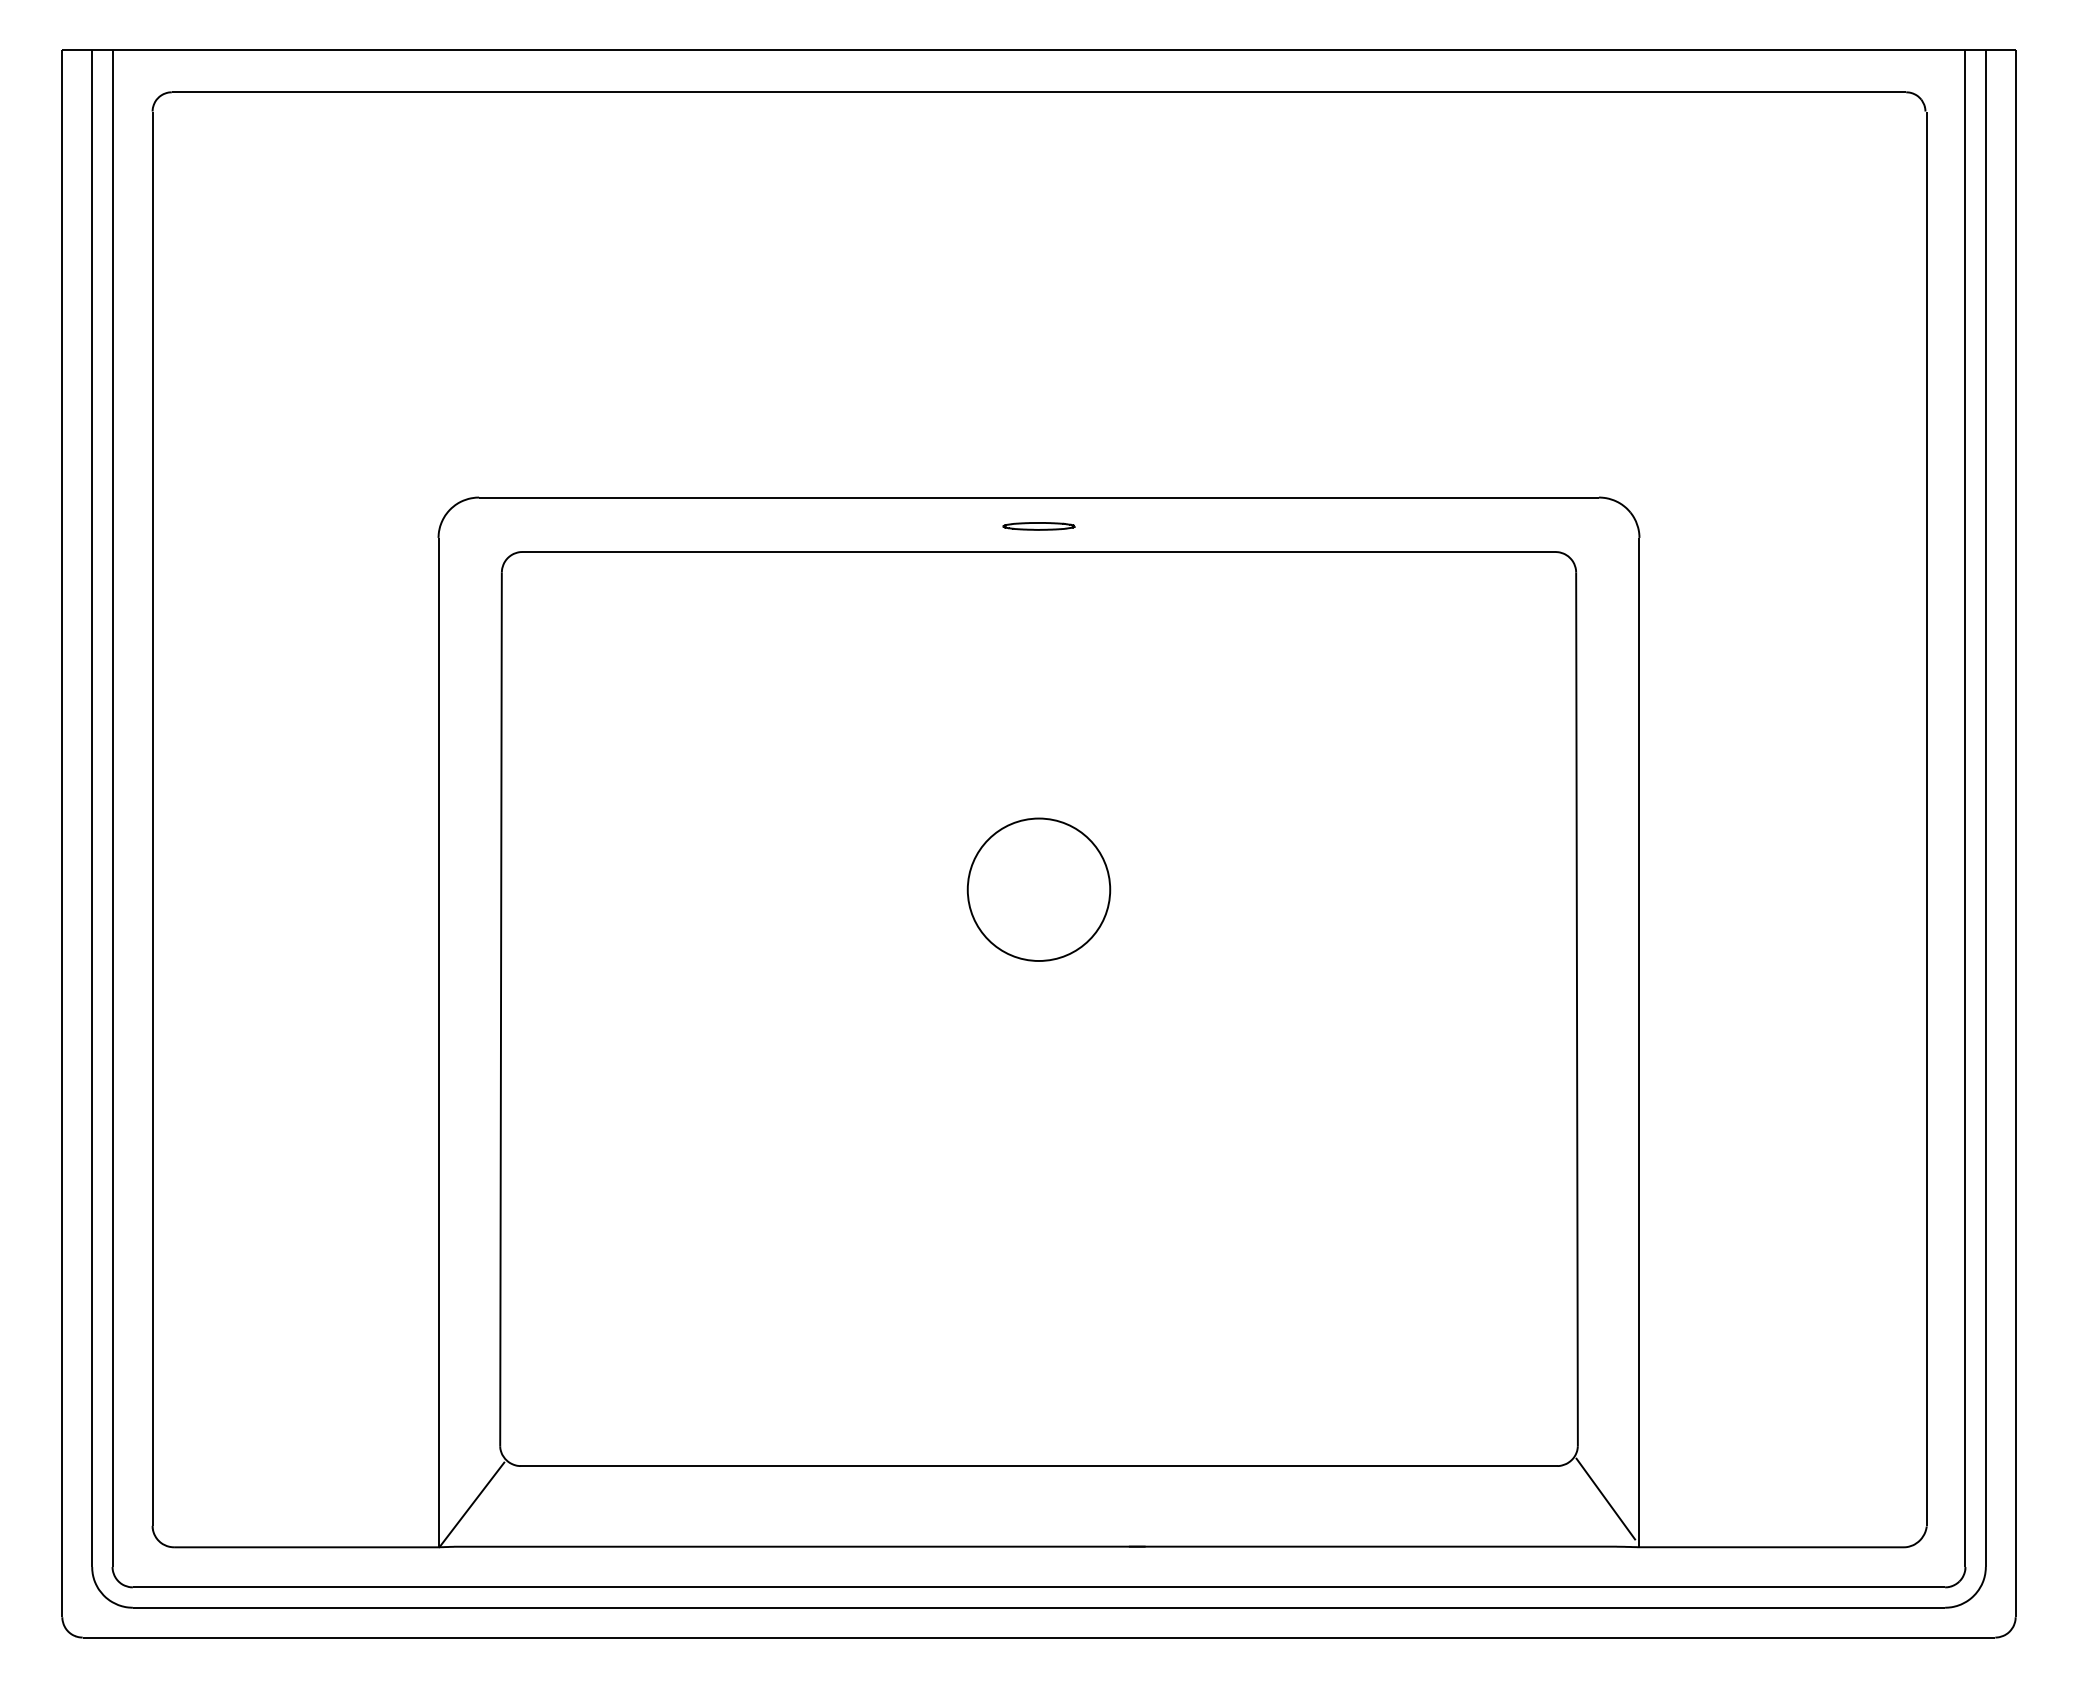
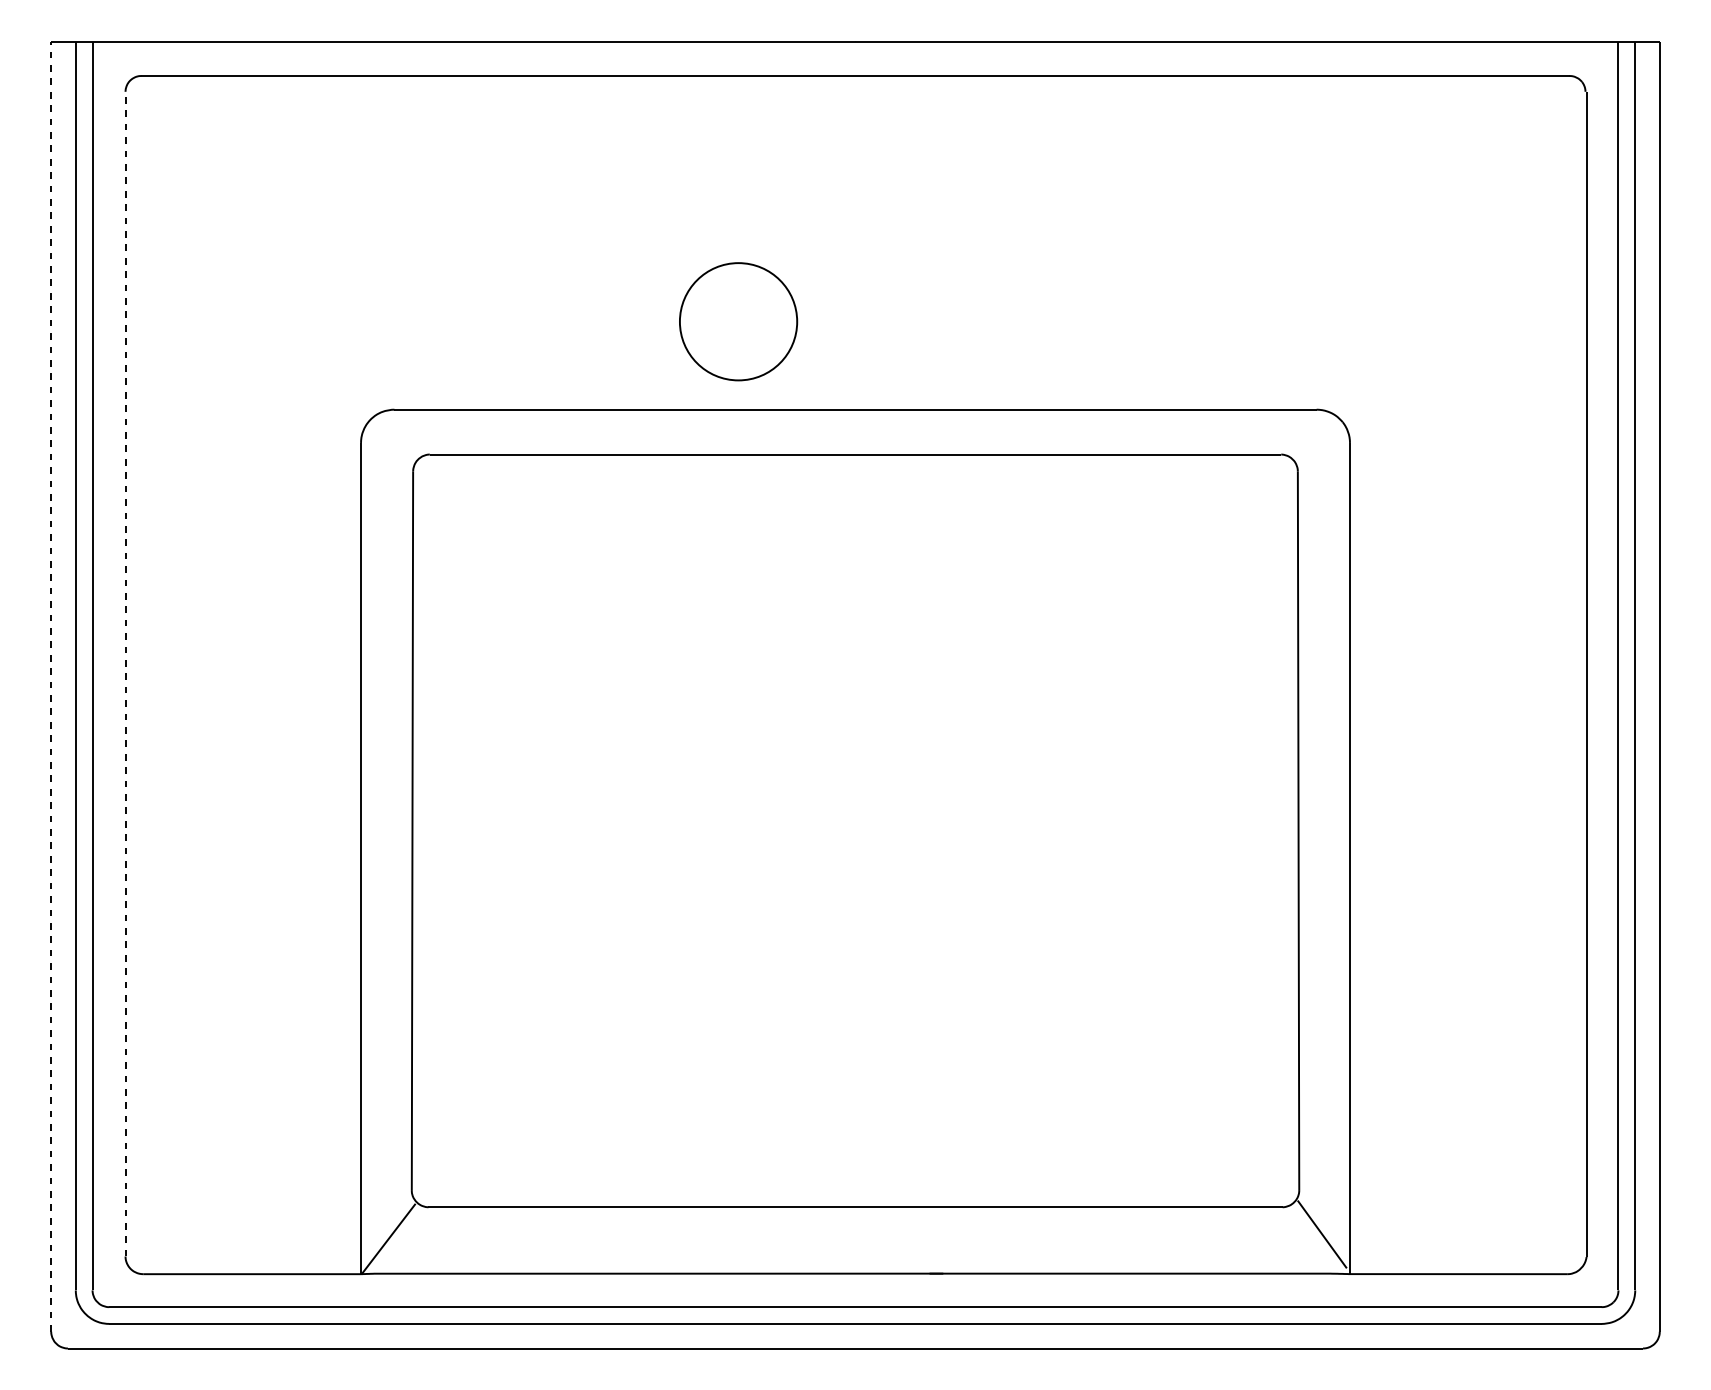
part: (1038, 526) -> (855, 433), removed
line: (152, 818) -> (125, 674), solid -> dashed
line: (62, 833) -> (51, 686), solid -> dashed
circle: (1038, 889) -> (738, 321), moved

